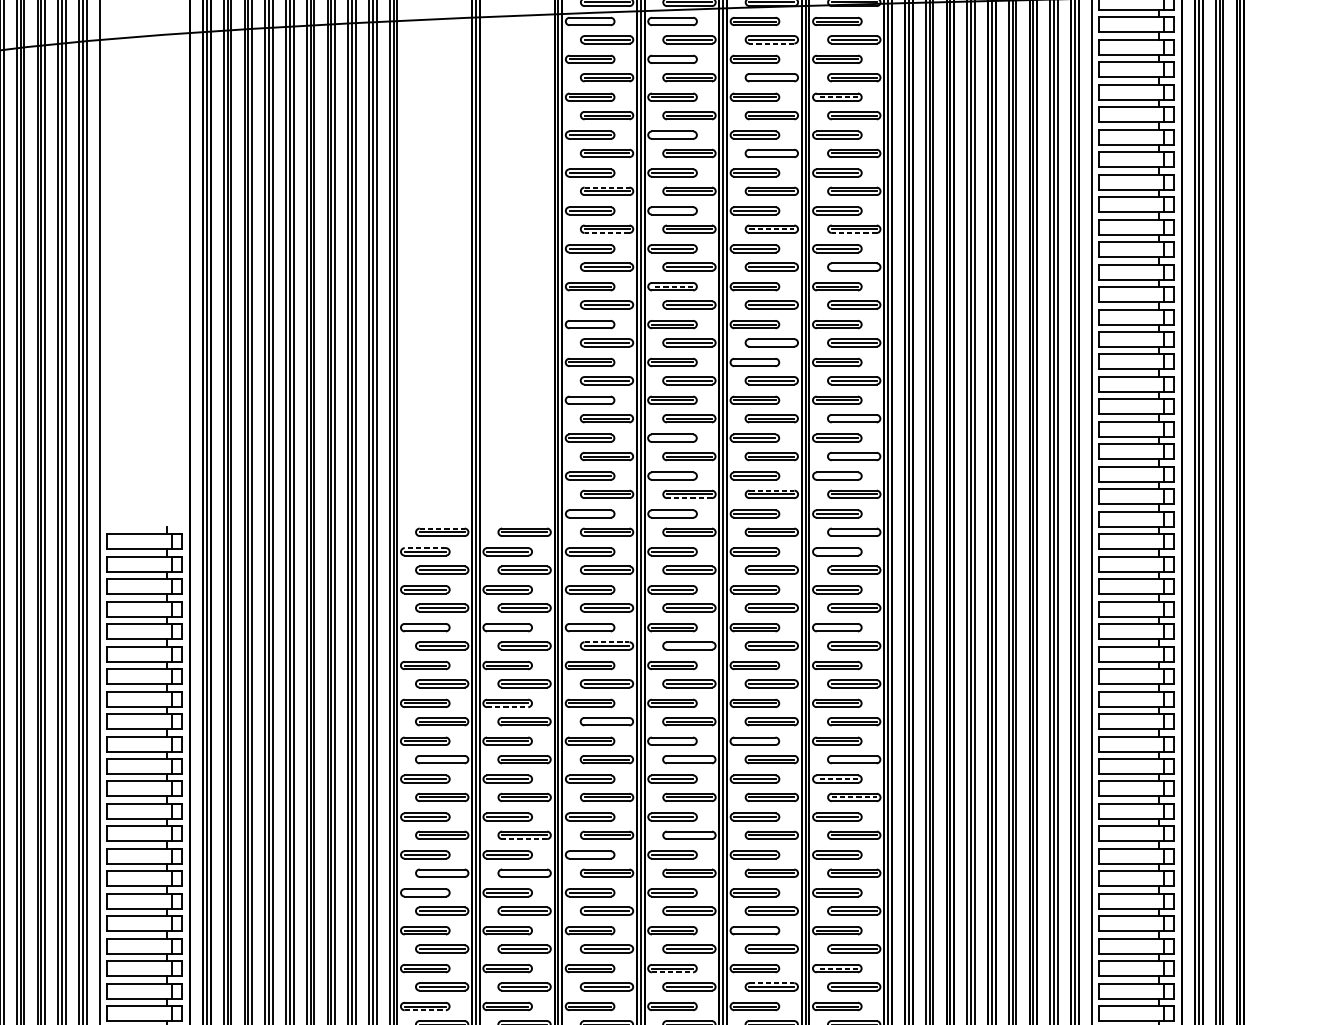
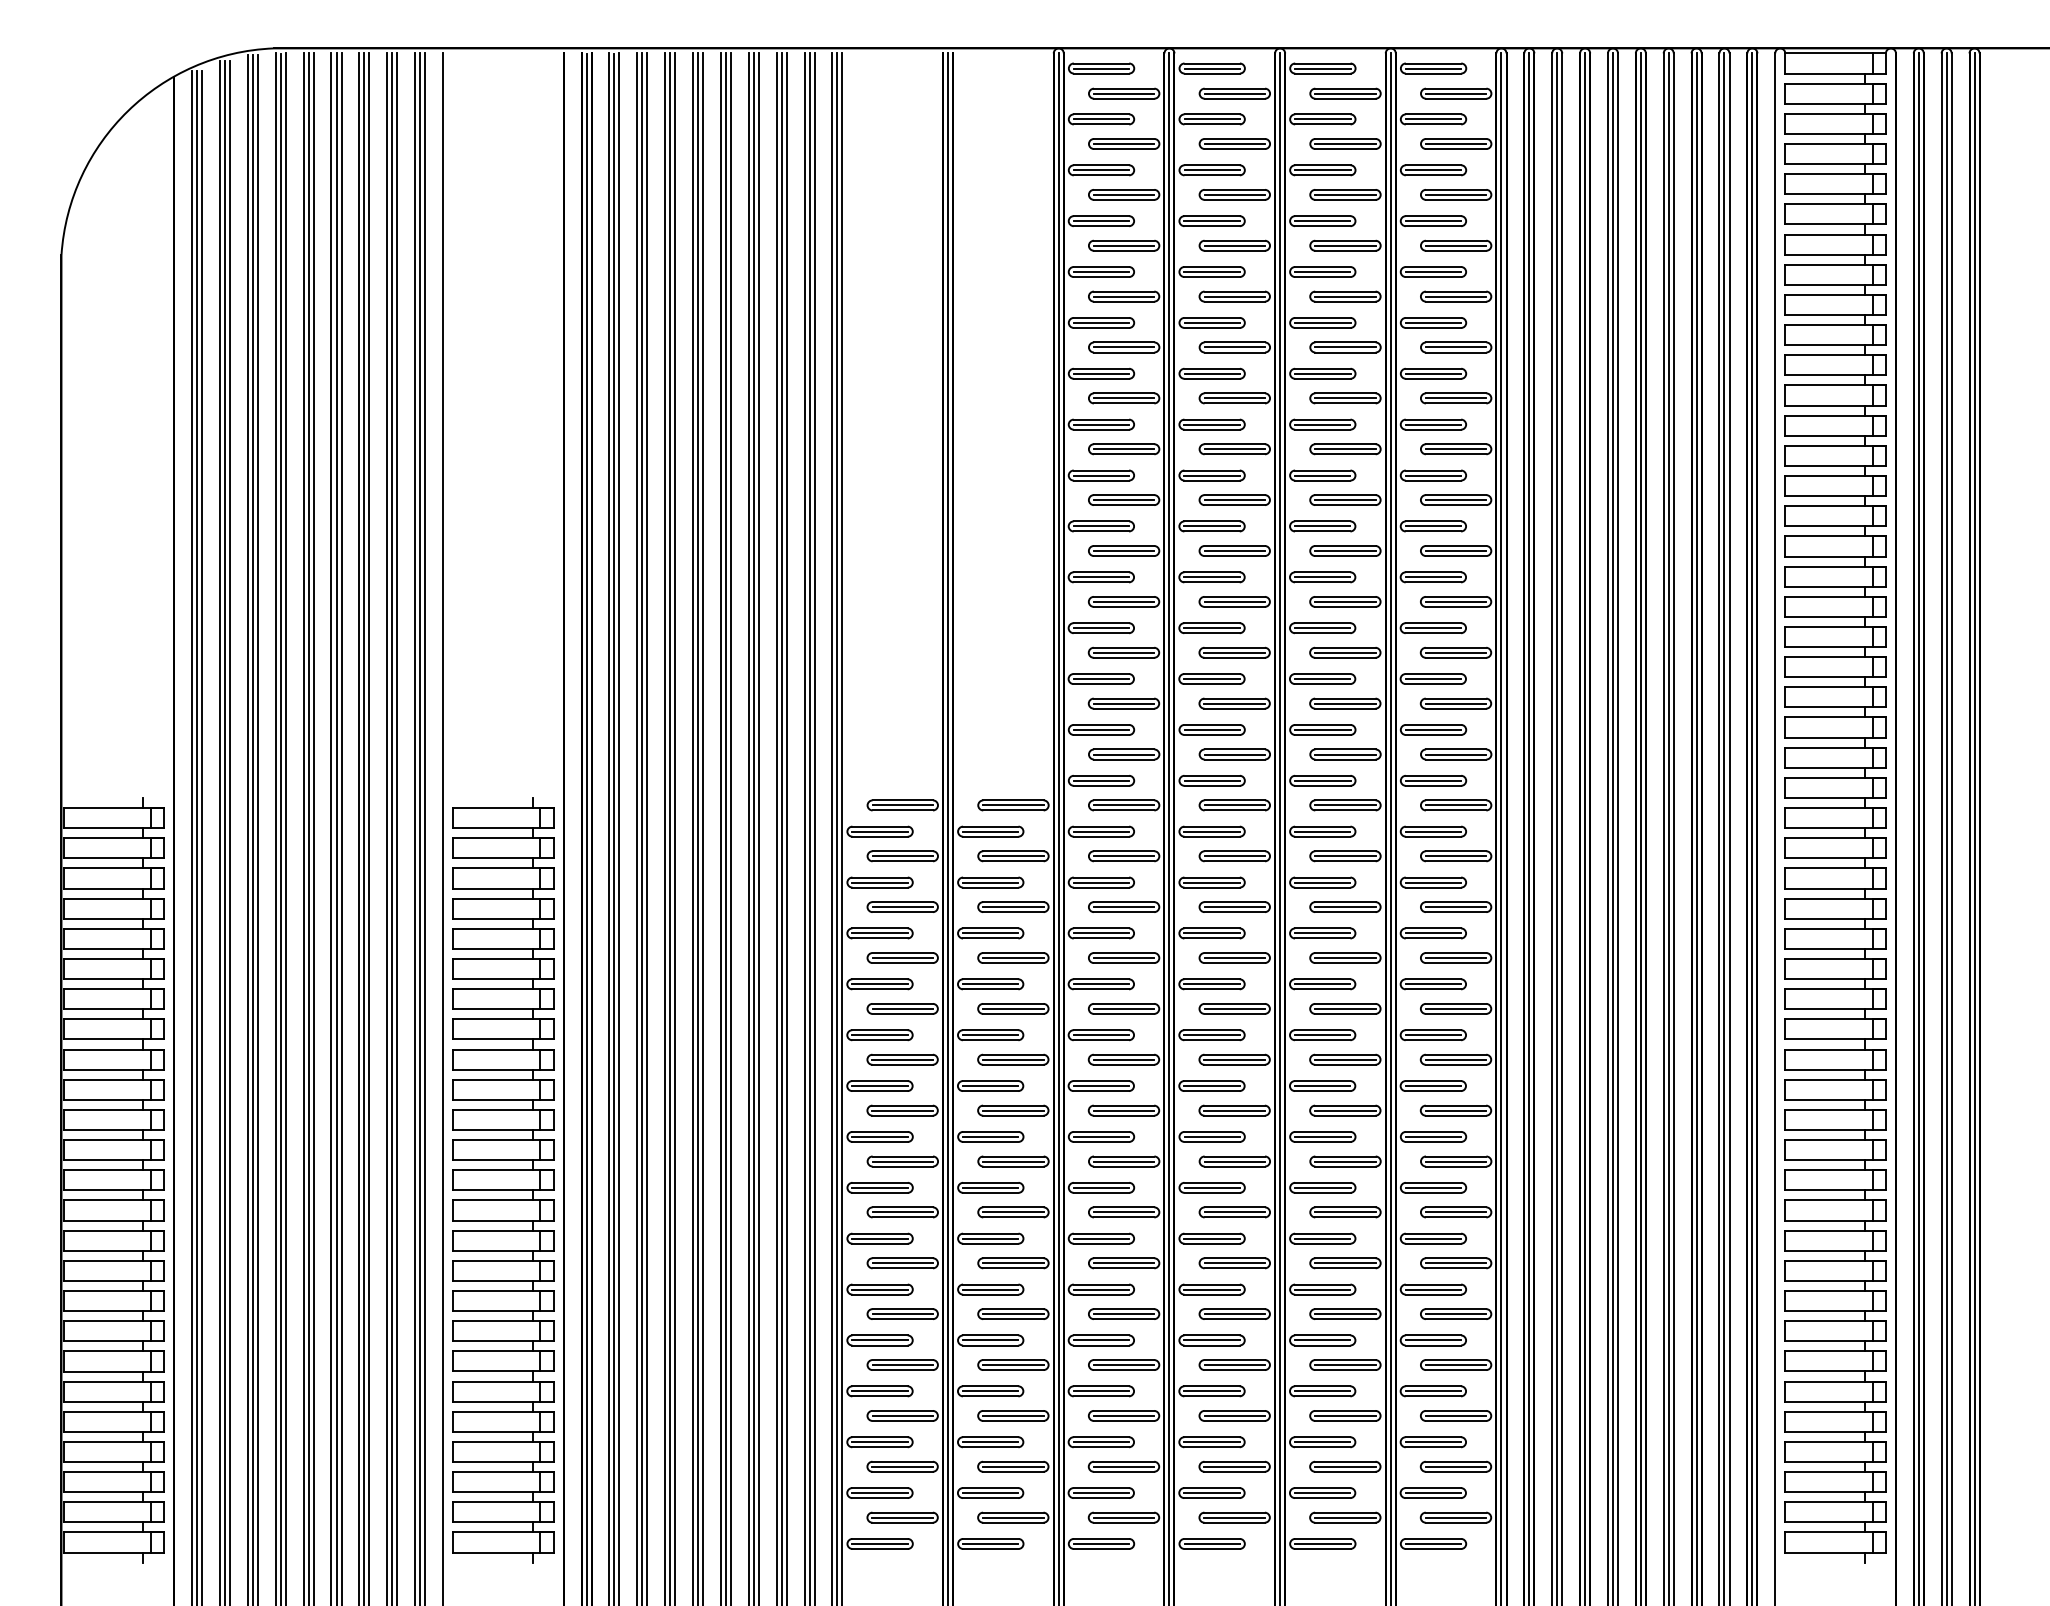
line: (590, 21) -> (1101, 119), added
line: (672, 21) -> (1211, 119), added
line: (771, 43) -> (1345, 149), dashed -> solid
line: (672, 59) -> (1211, 170), added
line: (771, 77) -> (1345, 194), added
line: (837, 97) -> (1433, 221), dashed -> solid
line: (672, 135) -> (1211, 272), added
line: (771, 153) -> (1345, 296), added
line: (607, 187) -> (1124, 342), dashed -> solid
line: (672, 210) -> (1211, 373), added
line: (771, 229) -> (1345, 398), dashed -> solid
line: (606, 233) -> (1123, 403), dashed -> solid
line: (853, 233) -> (1455, 403), dashed -> solid
line: (853, 267) -> (1455, 449), added
line: (672, 286) -> (1212, 475), dashed -> solid
line: (590, 324) -> (1101, 526), added
line: (771, 343) -> (1345, 551), added
line: (754, 362) -> (1322, 577), added
line: (590, 400) -> (1101, 628), added
line: (853, 418) -> (1455, 652), added
line: (672, 438) -> (1211, 679), added
line: (853, 456) -> (1455, 703), added
line: (672, 475) -> (1211, 729), added
line: (837, 475) -> (1433, 729), added
line: (772, 490) -> (1346, 749), dashed -> solid
line: (689, 498) -> (1234, 759), dashed -> solid
line: (590, 513) -> (1101, 780), added
line: (672, 513) -> (1211, 780), added
line: (442, 528) -> (903, 800), dashed -> solid
line: (853, 532) -> (1455, 805), added
line: (425, 548) -> (880, 826), dashed -> solid
line: (837, 551) -> (1433, 831), added
line: (424, 627) -> (879, 933), added
line: (507, 627) -> (990, 933), added
line: (590, 627) -> (1101, 933), added
line: (837, 627) -> (1433, 933), added
line: (607, 642) -> (1124, 953), dashed -> solid
line: (689, 646) -> (1234, 958), added
line: (507, 707) -> (990, 1040), dashed -> solid
line: (606, 721) -> (1123, 1059), added
line: (672, 741) -> (1211, 1086), added
line: (754, 741) -> (1322, 1086), added
line: (442, 759) -> (902, 1110), added
line: (689, 759) -> (1234, 1110), added
line: (853, 759) -> (1455, 1110), added
line: (837, 778) -> (1433, 1136), dashed -> solid
line: (854, 797) -> (1456, 1161), dashed -> solid
line: (689, 835) -> (1234, 1212), added
line: (523, 839) -> (1012, 1217), dashed -> solid
line: (590, 854) -> (1101, 1238), added
line: (442, 873) -> (902, 1263), added
line: (524, 873) -> (1013, 1263), added
line: (424, 892) -> (879, 1289), added
line: (754, 930) -> (1322, 1340), added
line: (837, 968) -> (1433, 1391), dashed -> solid
line: (672, 972) -> (1212, 1396), dashed -> solid
line: (771, 982) -> (1345, 1410), dashed -> solid
line: (425, 1010) -> (880, 1447), dashed -> solid

